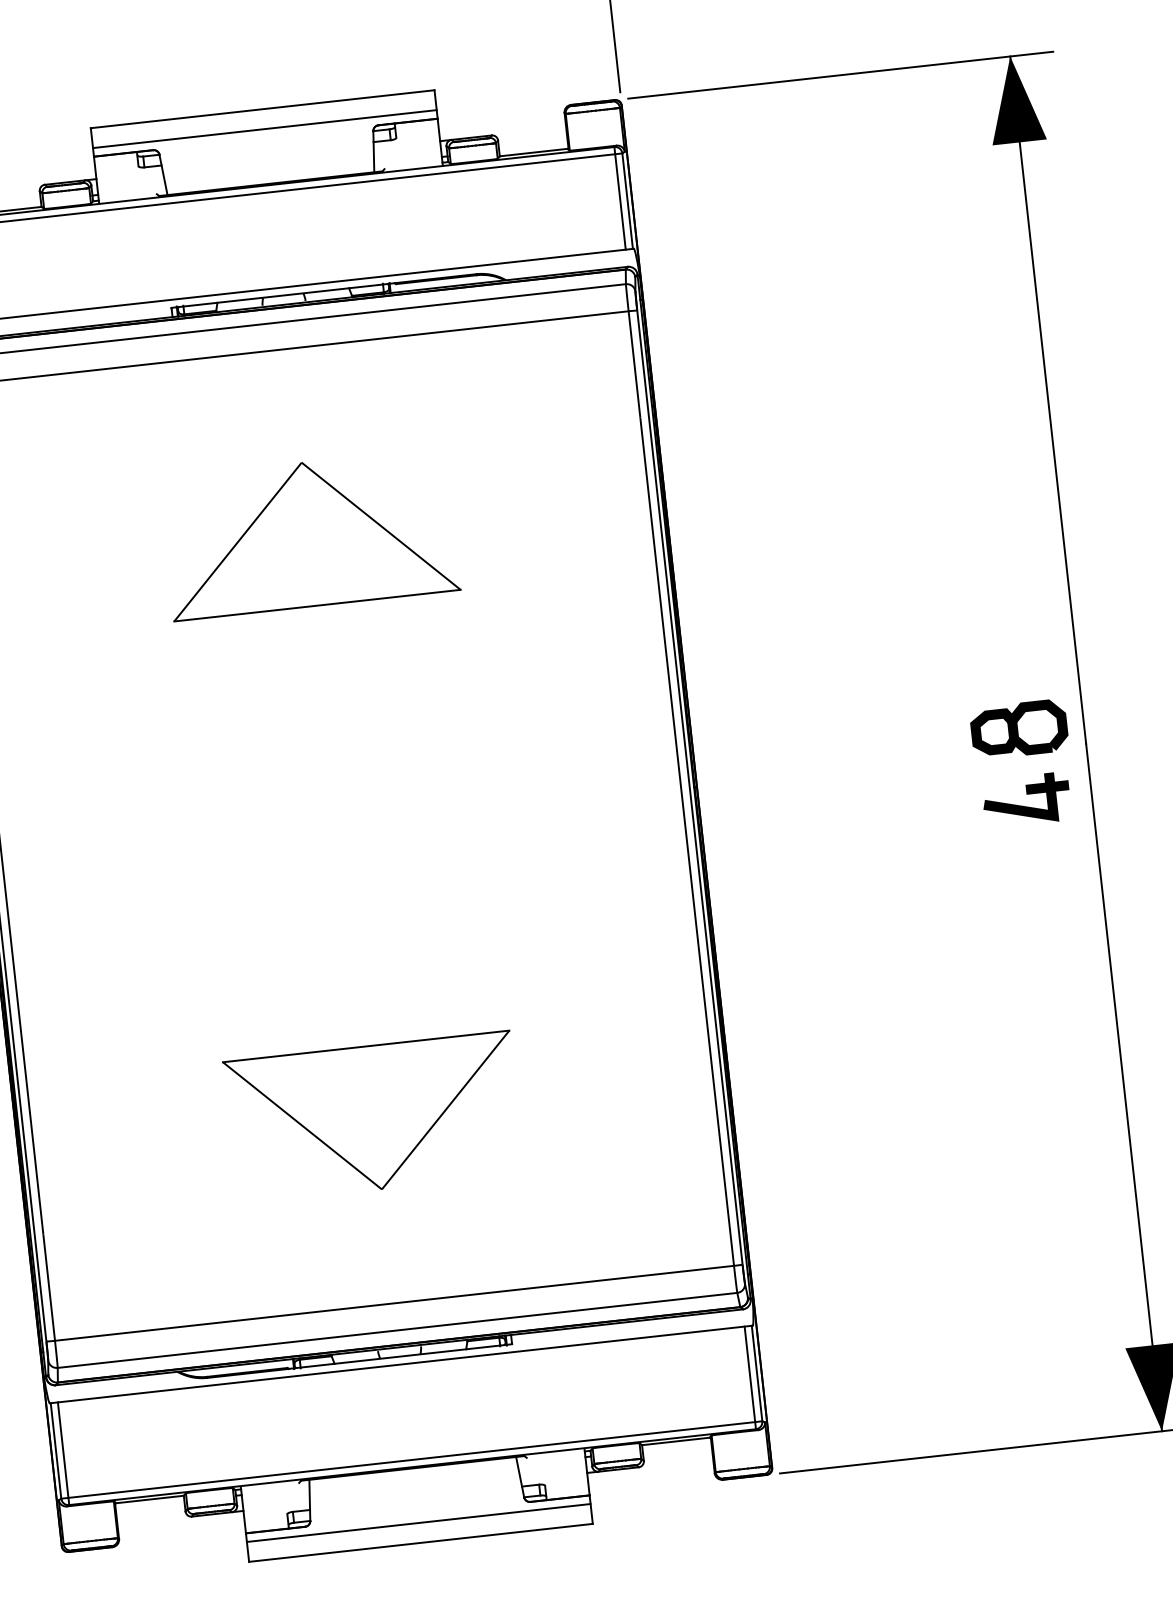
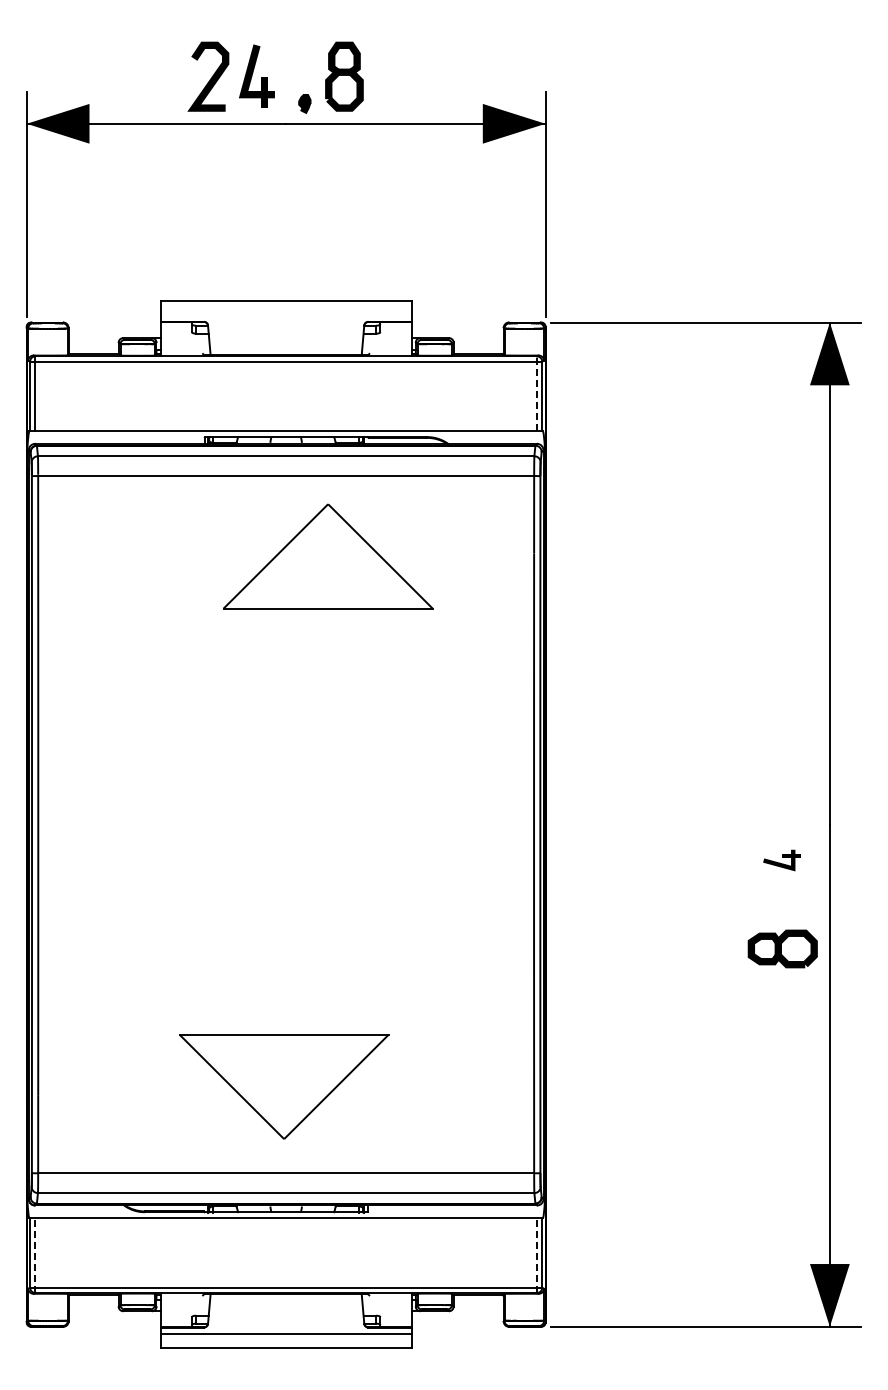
line: (263, 129) -> (285, 315), removed
line: (619, 197) -> (536, 393), solid -> dashed
part: (310, 534) -> (328, 556), moved
part: (1018, 728) -> (782, 948), moved
part: (1025, 800) -> (781, 860), size x0.6
part: (374, 1117) -> (284, 1086), moved
line: (749, 1376) -> (536, 1254), solid -> dashed
line: (63, 1452) -> (35, 1254), solid -> dashed

